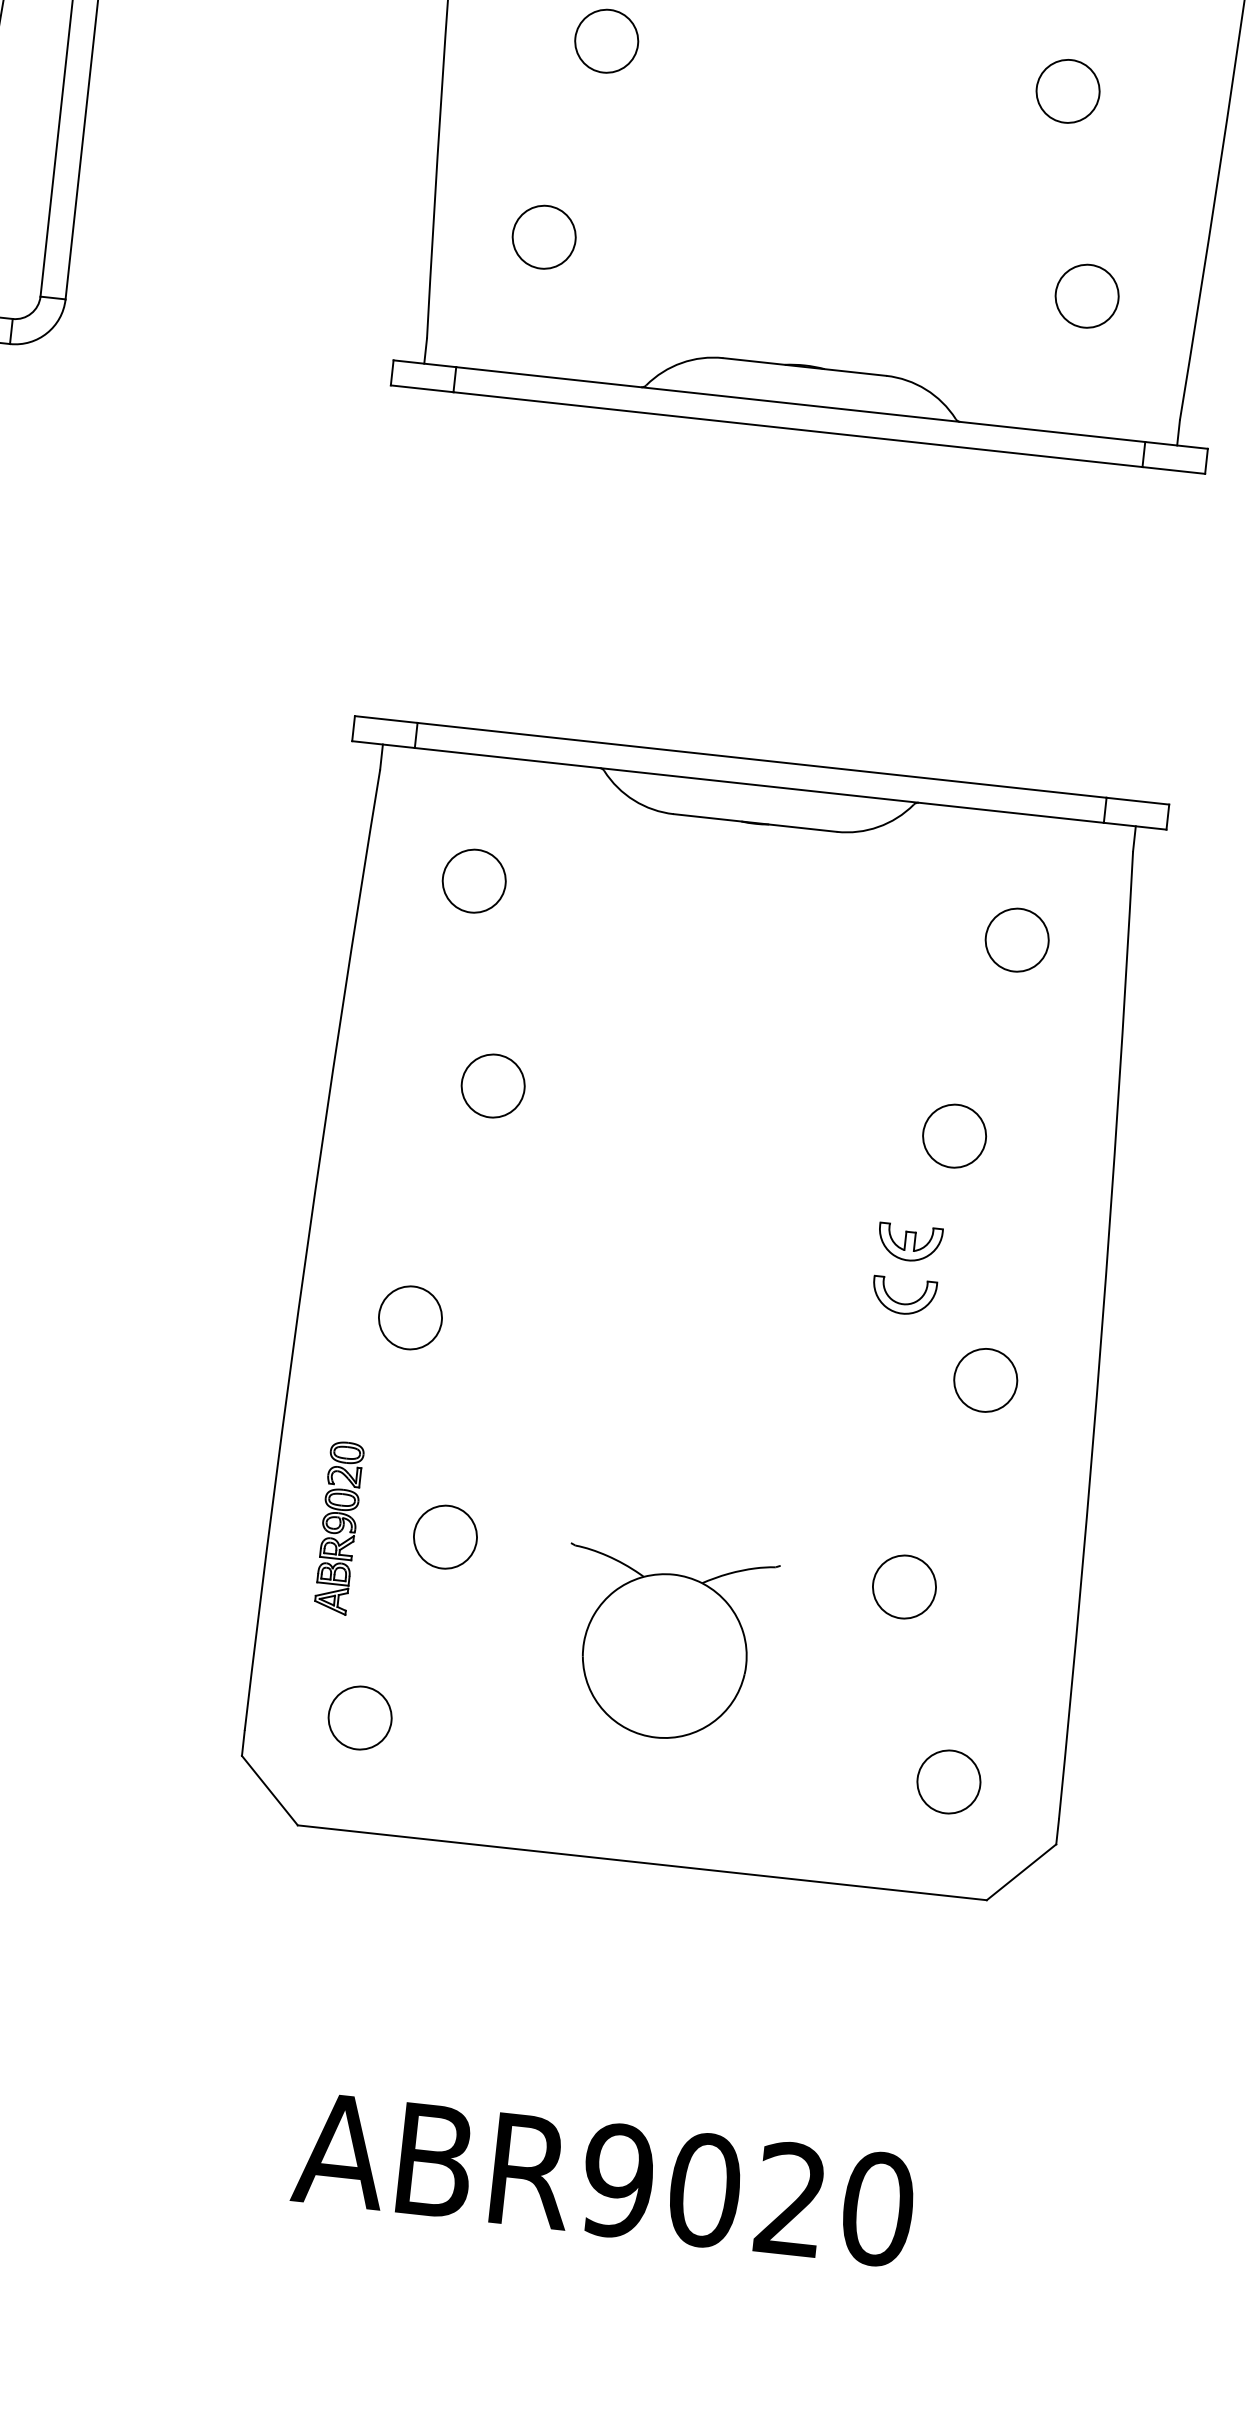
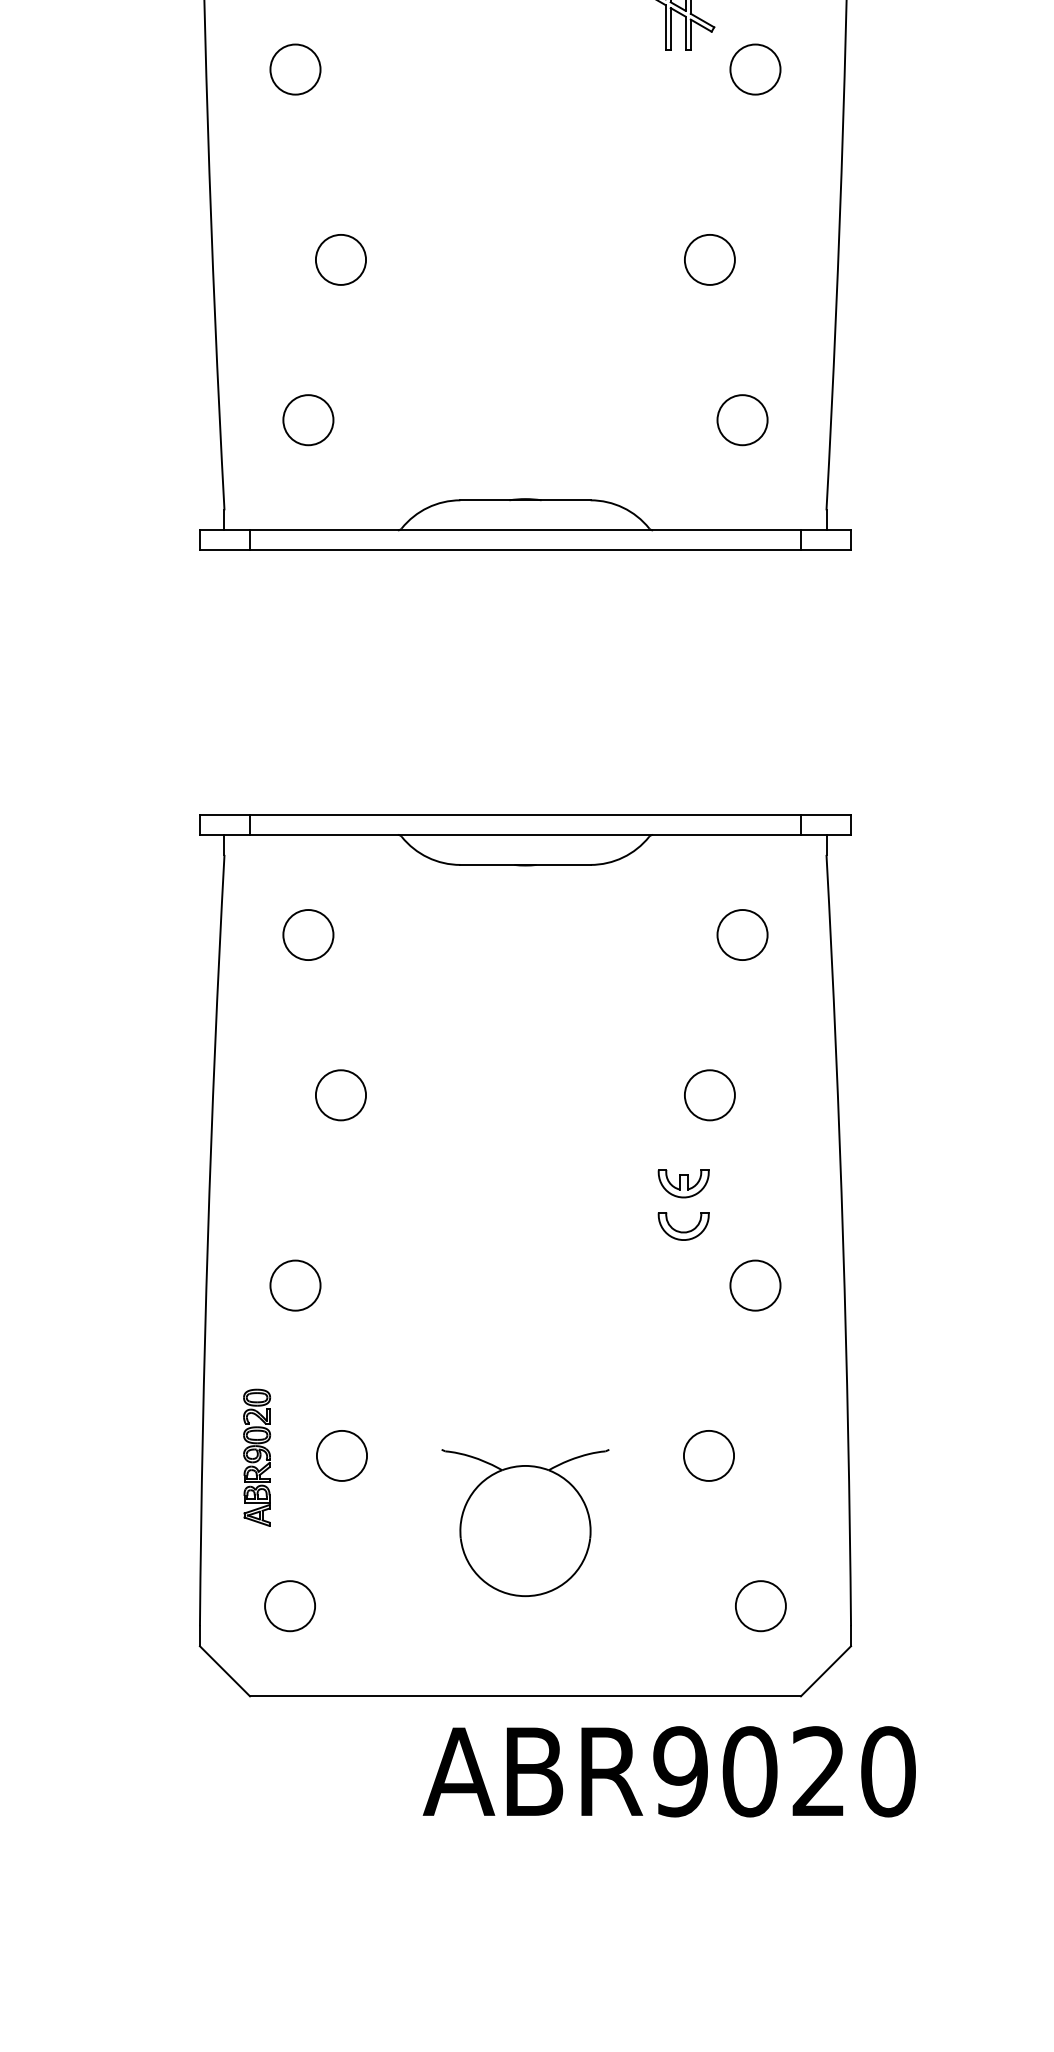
text: (602, 2178) -> (668, 1771), moved

